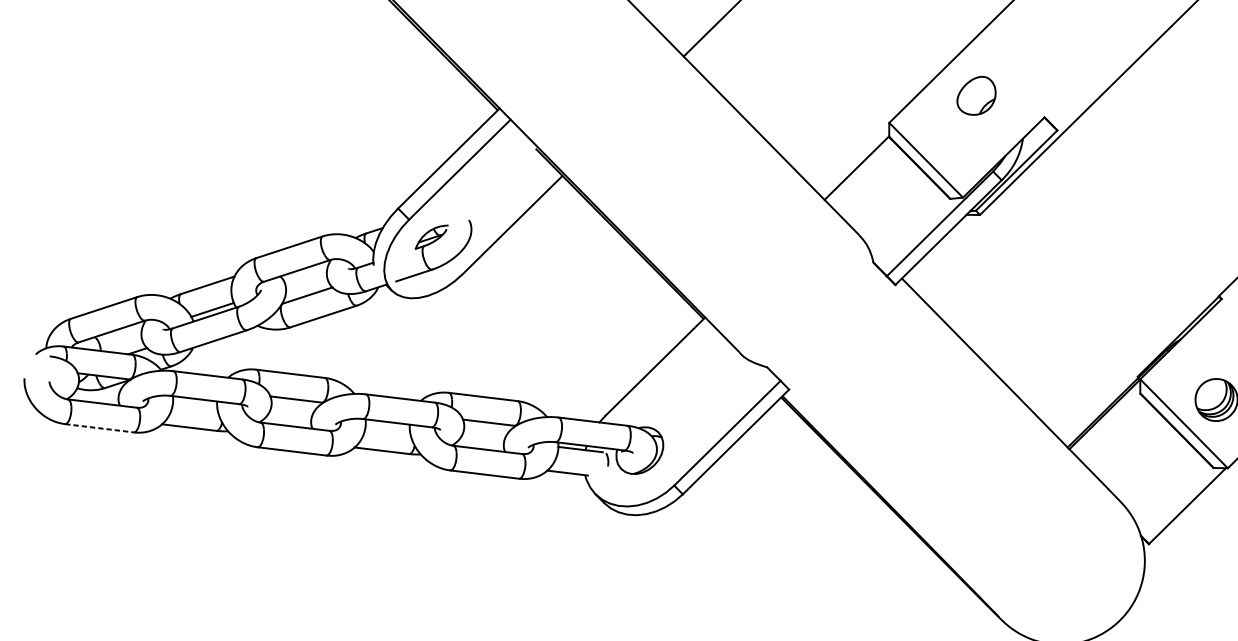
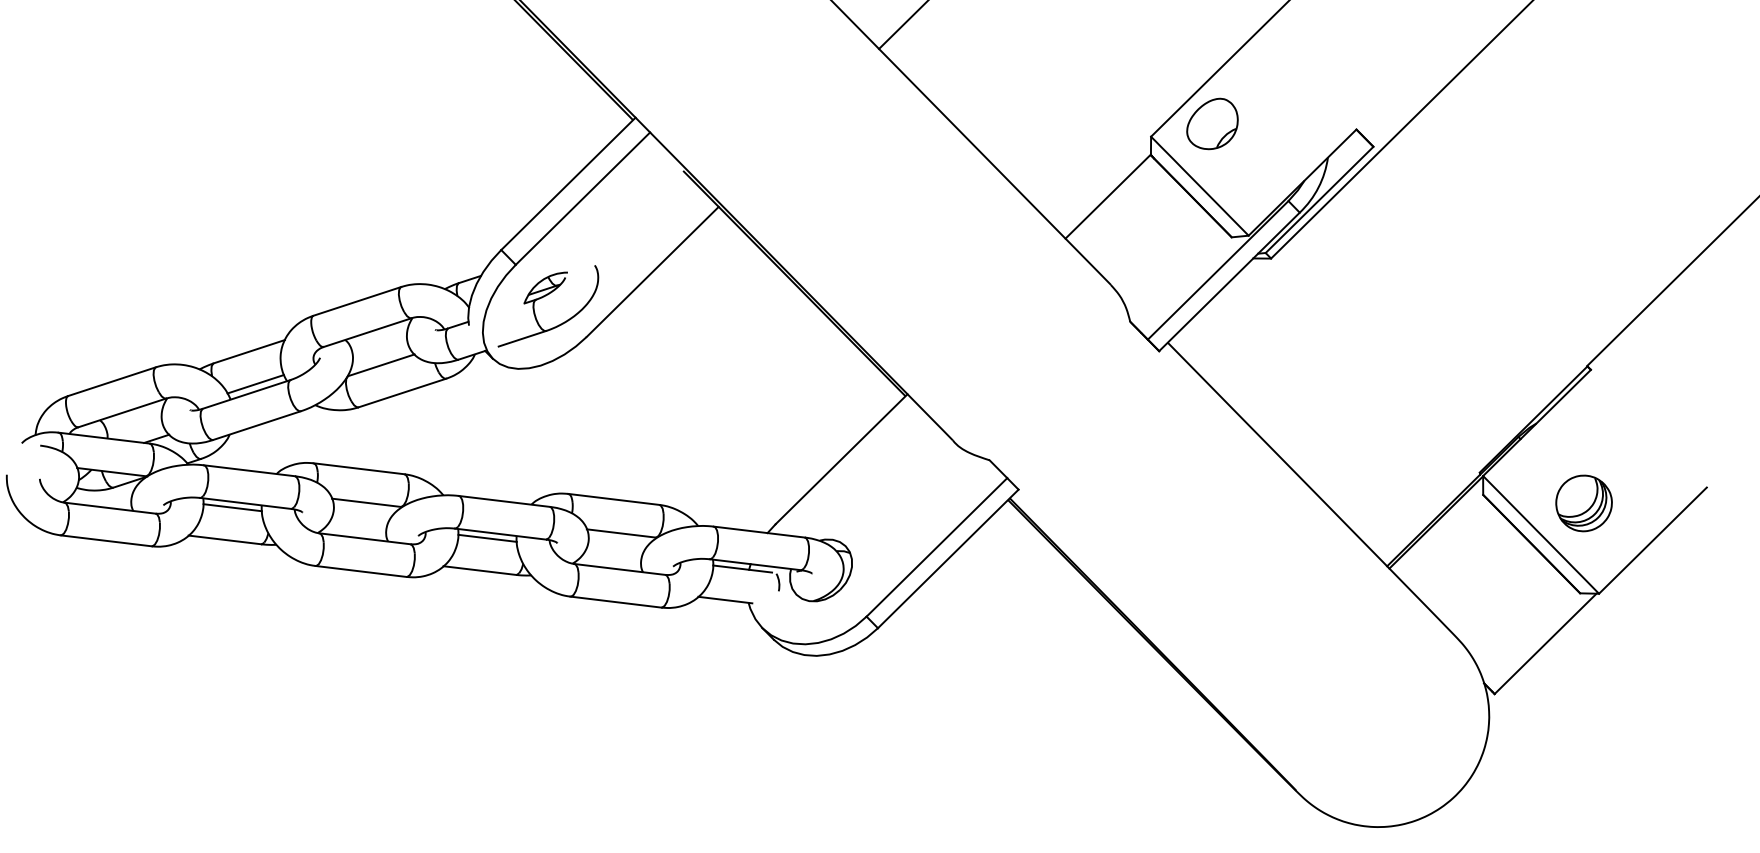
part: (976, 95) -> (1212, 123), moved
line: (195, 403) -> (232, 507), added
line: (387, 425) -> (487, 537), added
line: (99, 428) -> (106, 540), dashed -> solid

